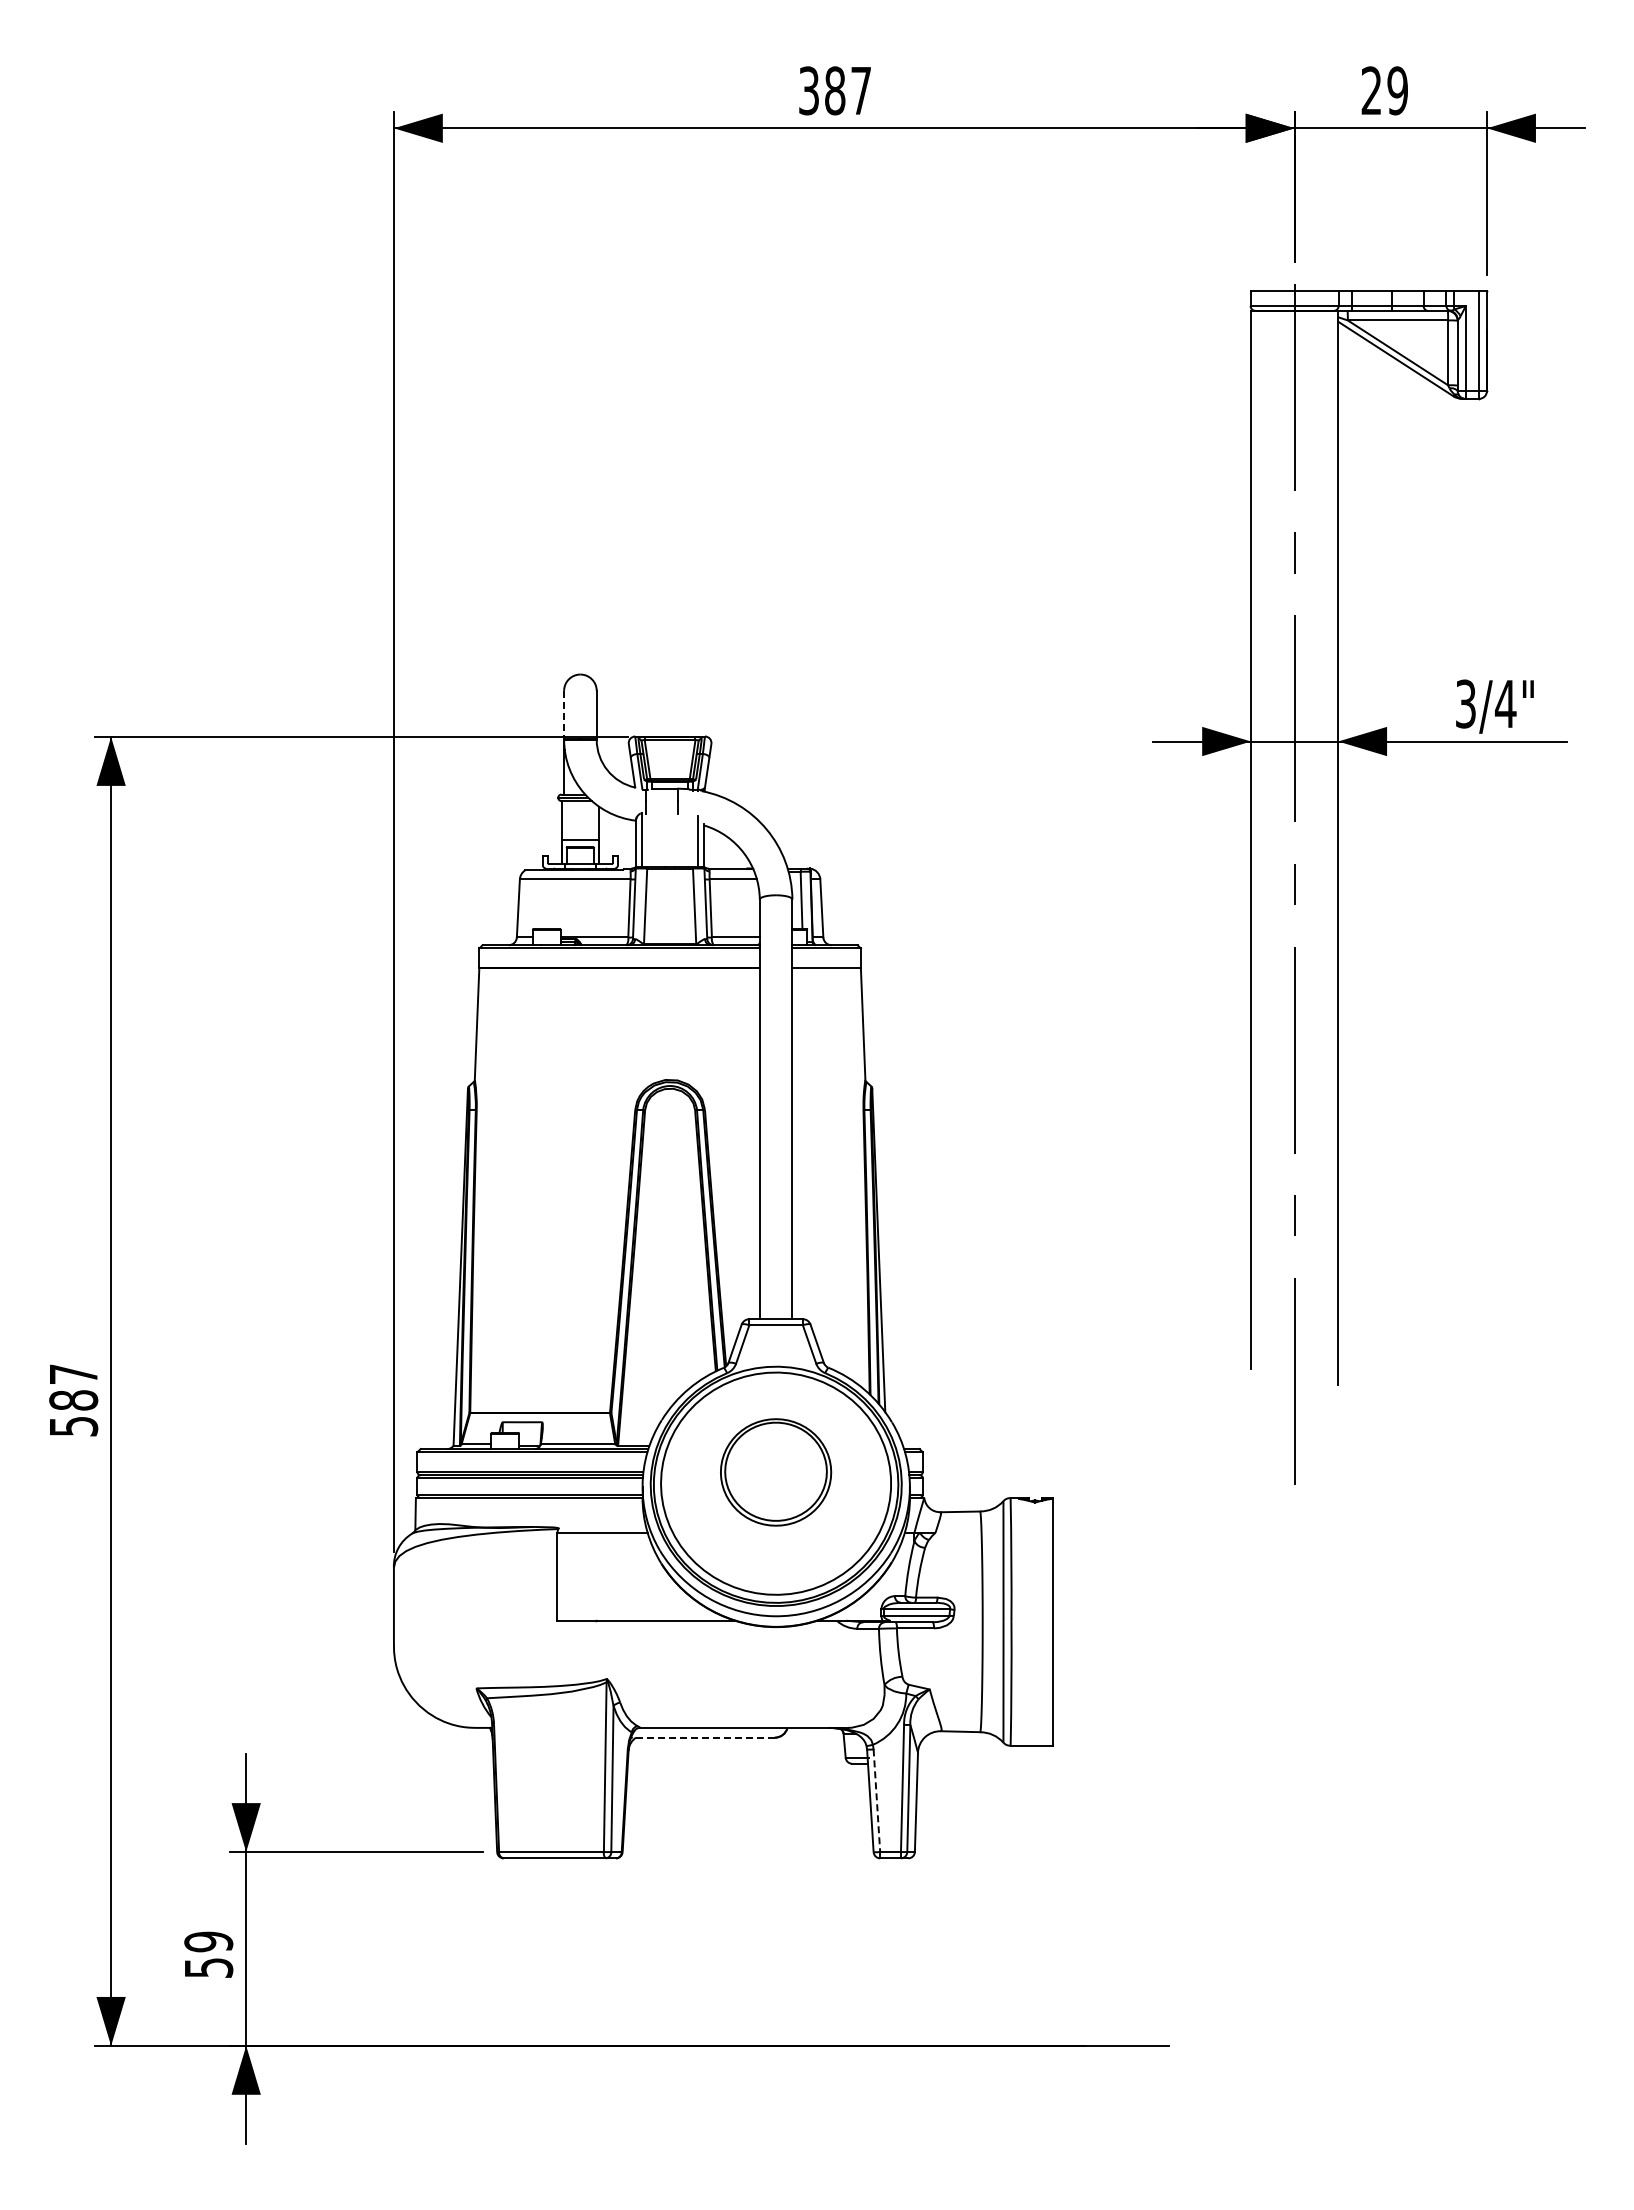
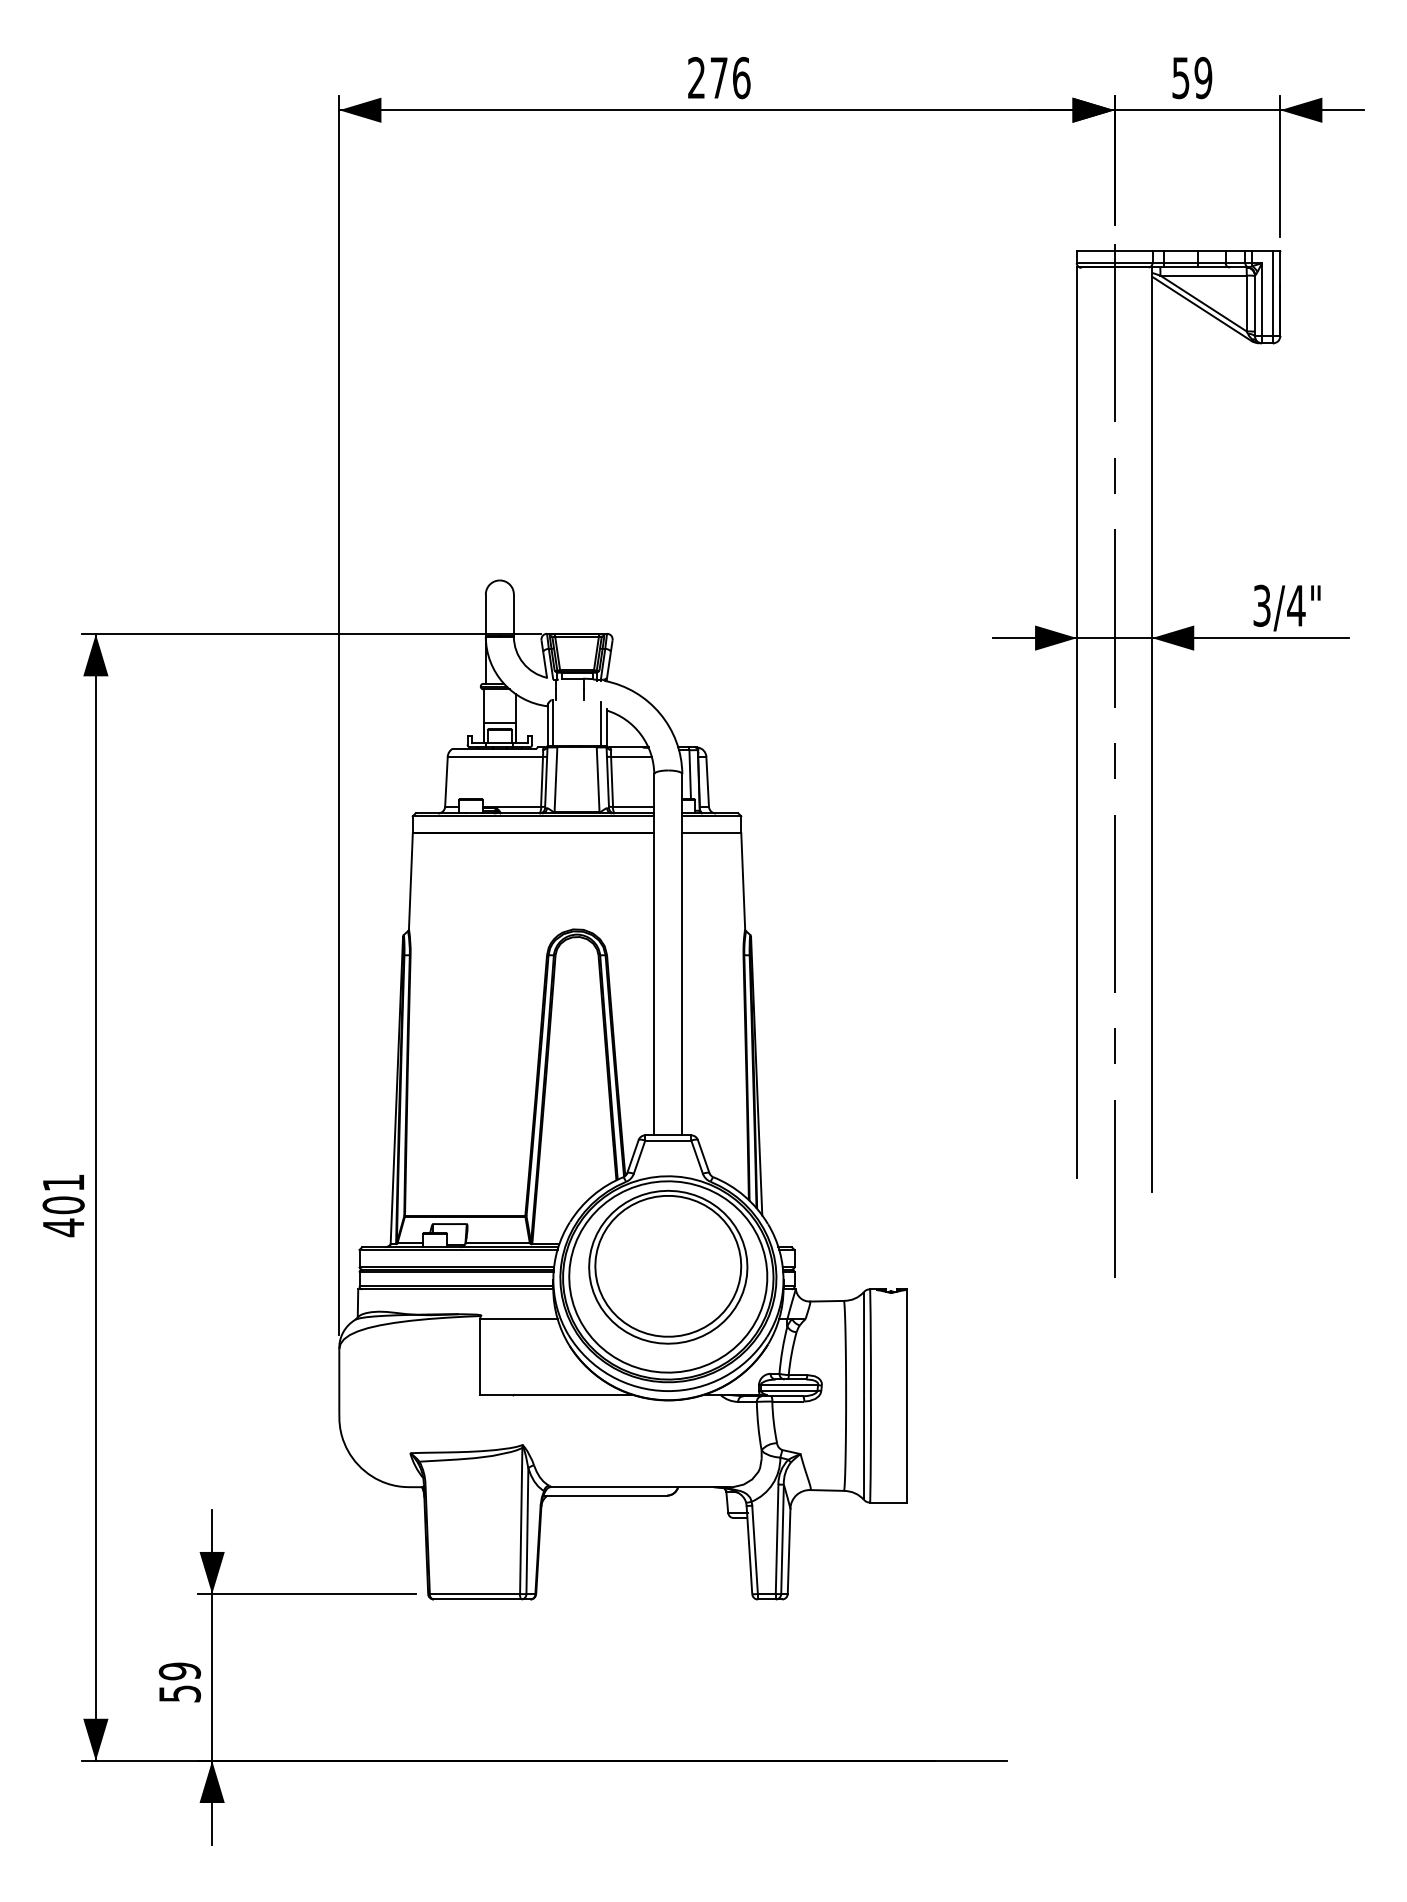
text: (835, 90) -> (719, 77), 387 -> 276
text: (1371, 90) -> (1180, 77), 29 -> 59
line: (564, 715) -> (486, 615), dashed -> solid
text: (73, 1400) -> (63, 1205), 587 -> 401
part: (775, 1472) -> (667, 1267), size x1.67
line: (702, 1737) -> (604, 1495), dashed -> solid
line: (876, 1801) -> (754, 1550), dashed -> solid

